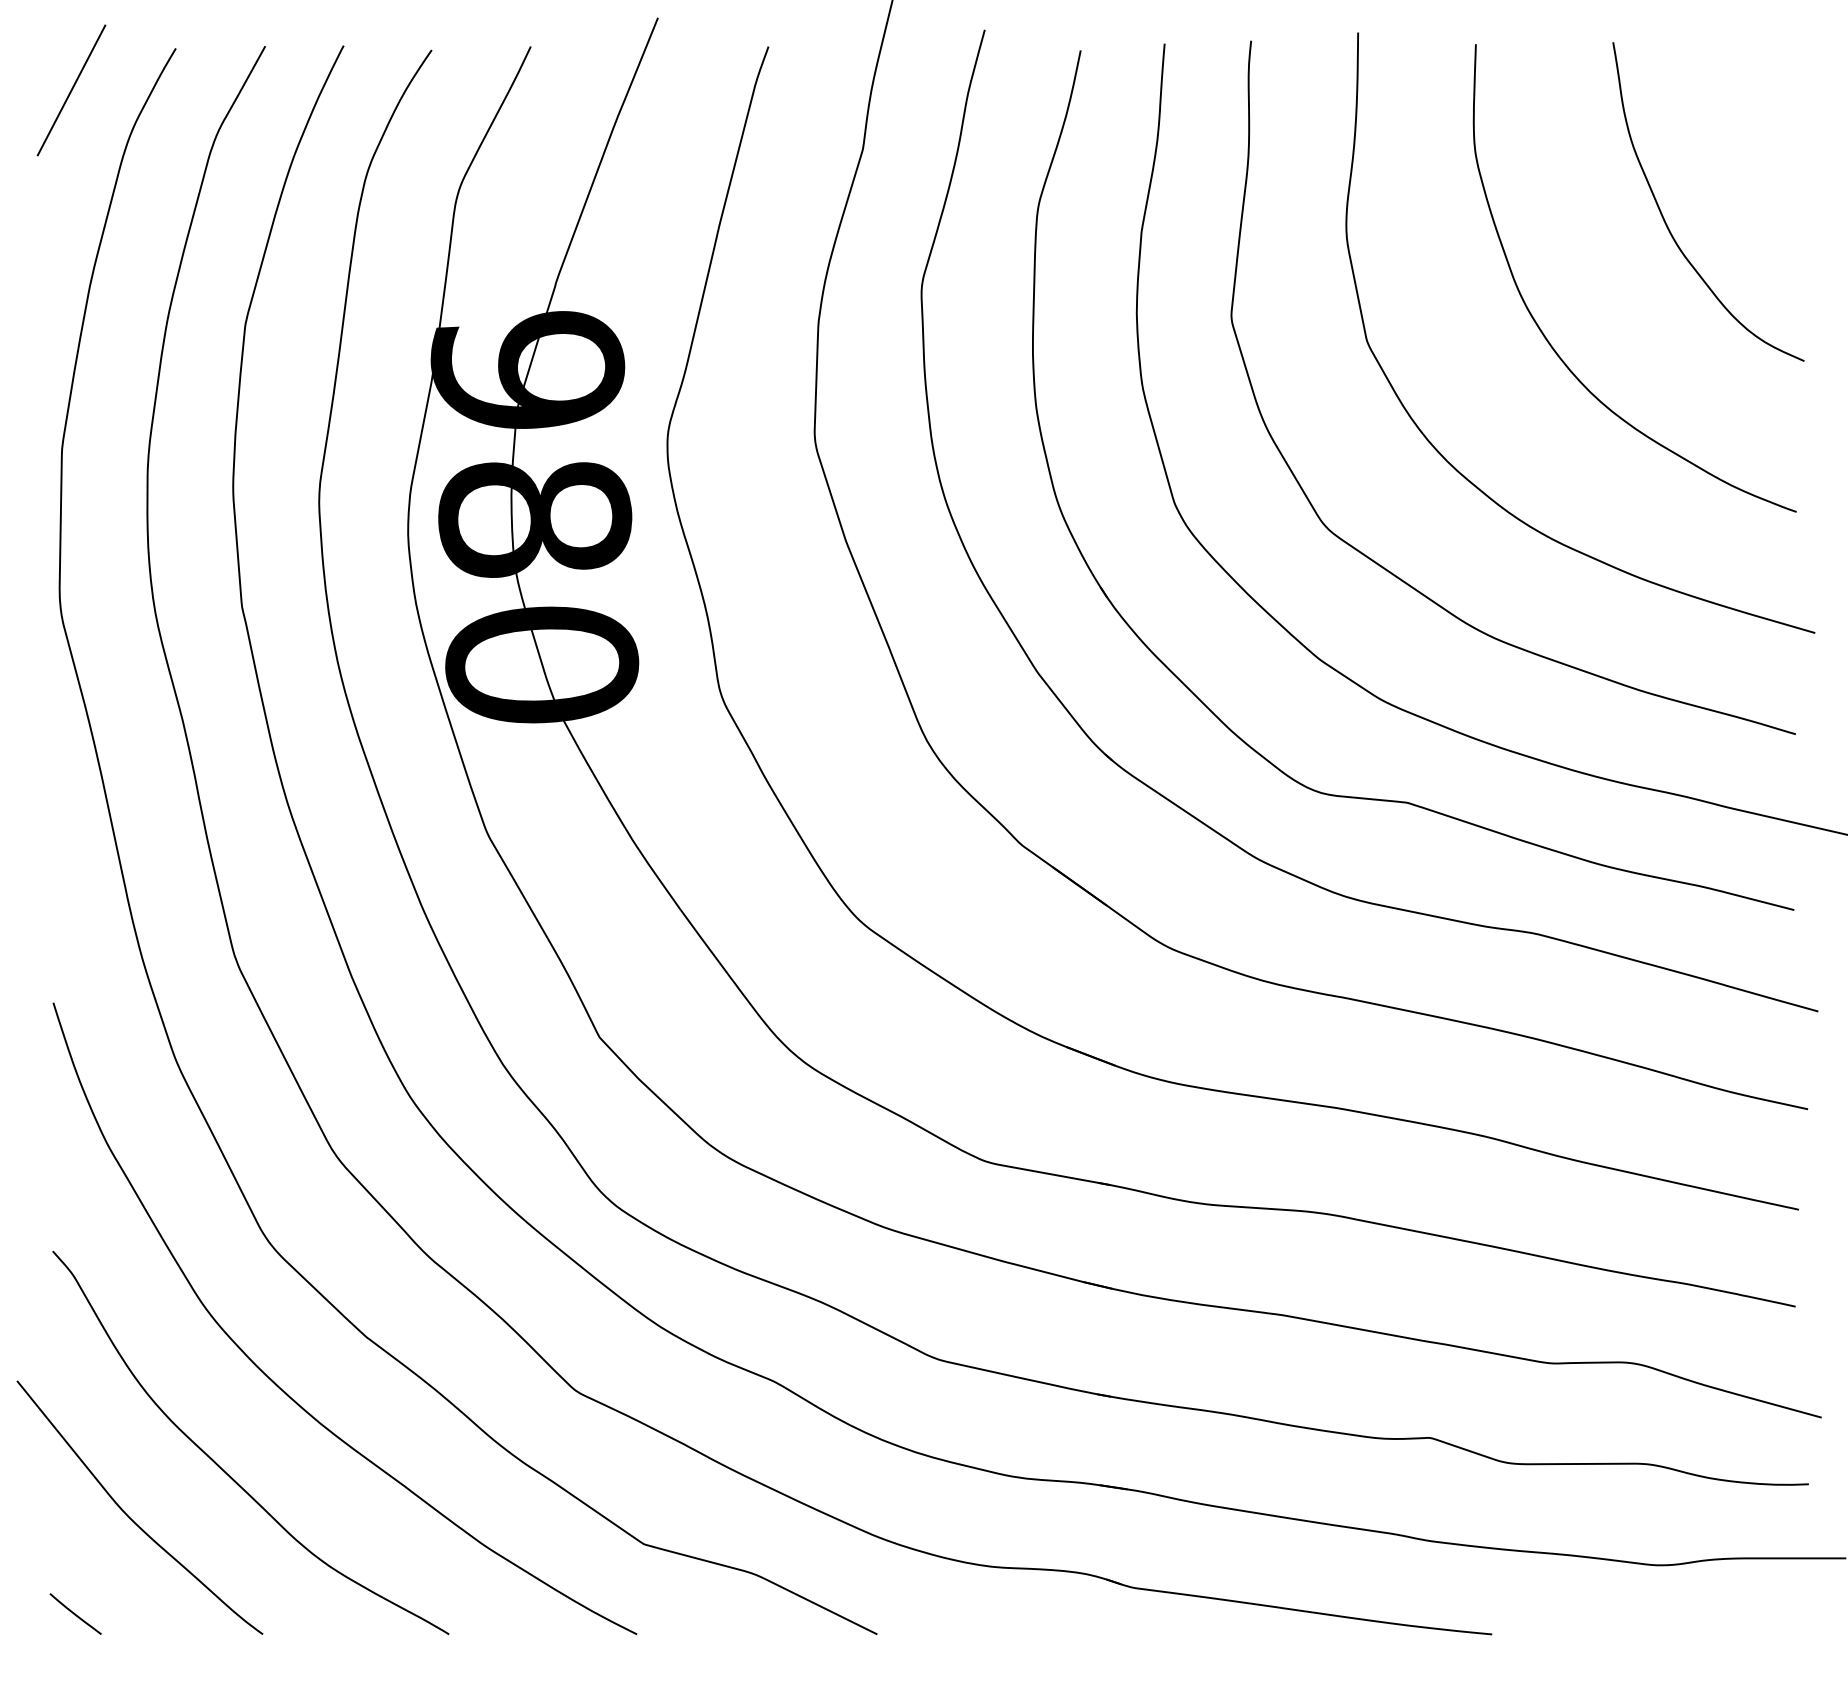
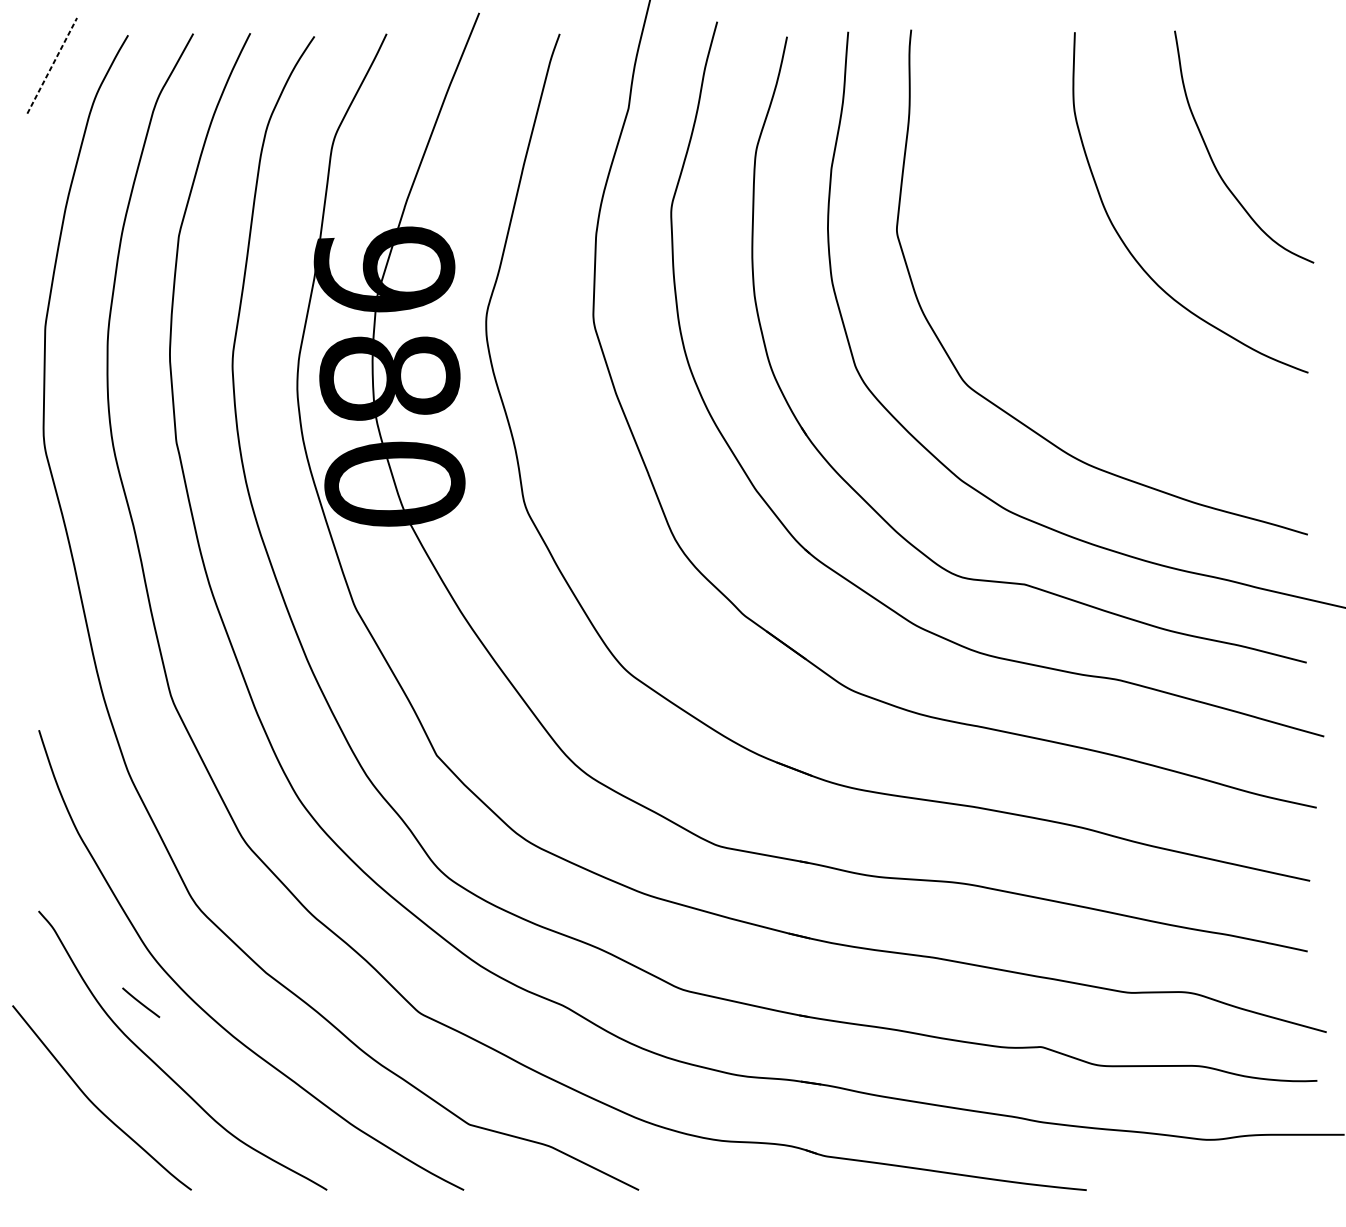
line: (71, 90) -> (52, 65), solid -> dashed
curve: (1452, 464) -> (1057, 338), removed
line: (75, 1613) -> (141, 1002), moved

